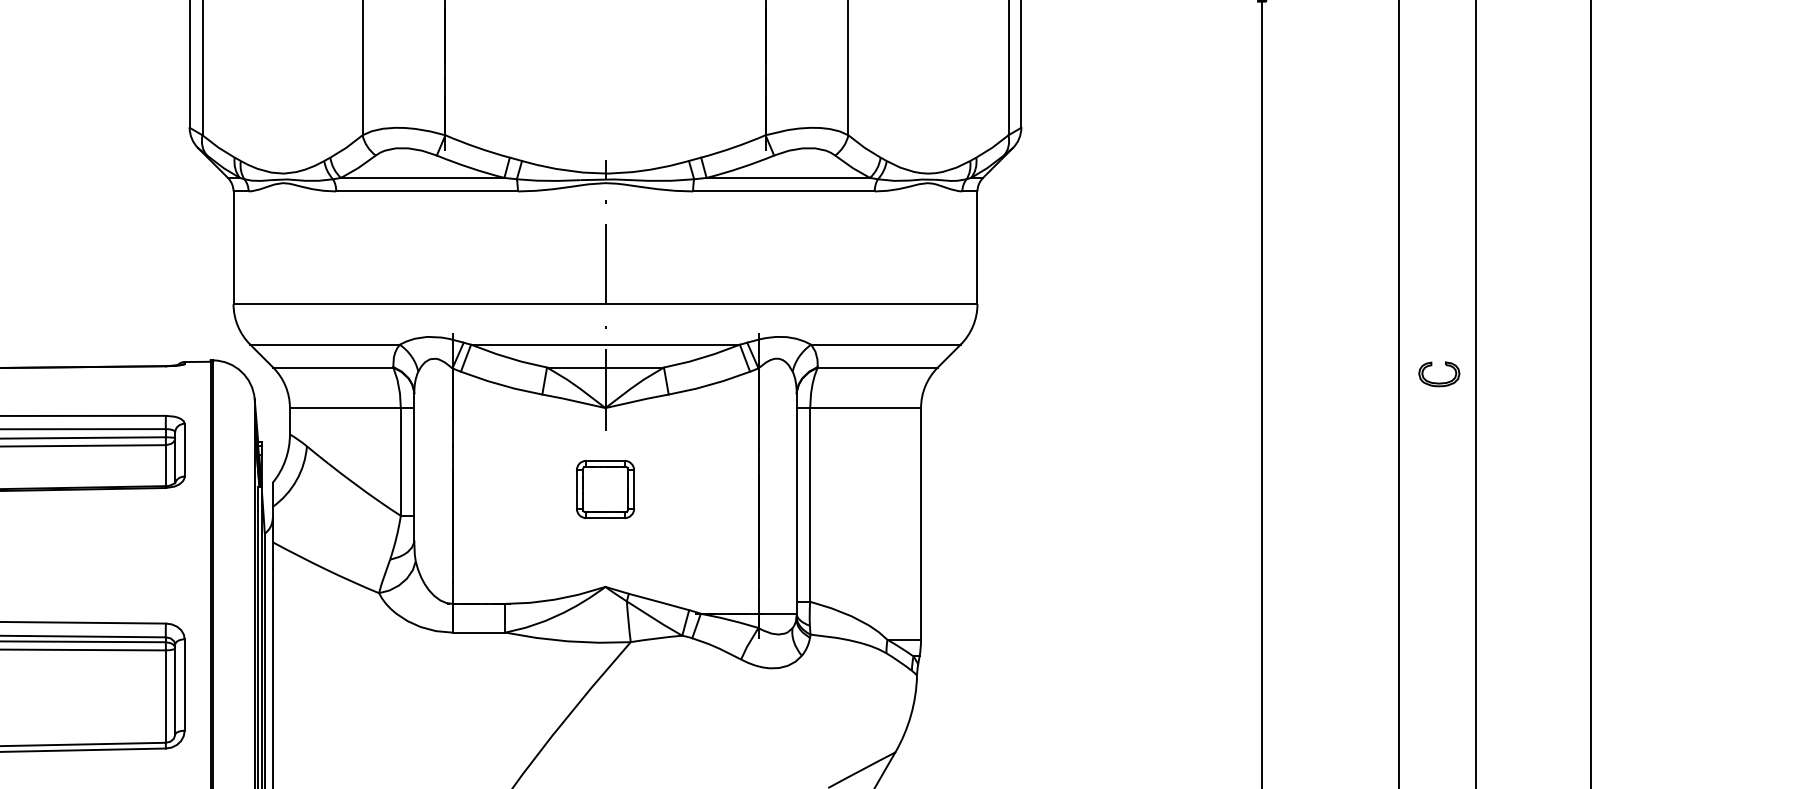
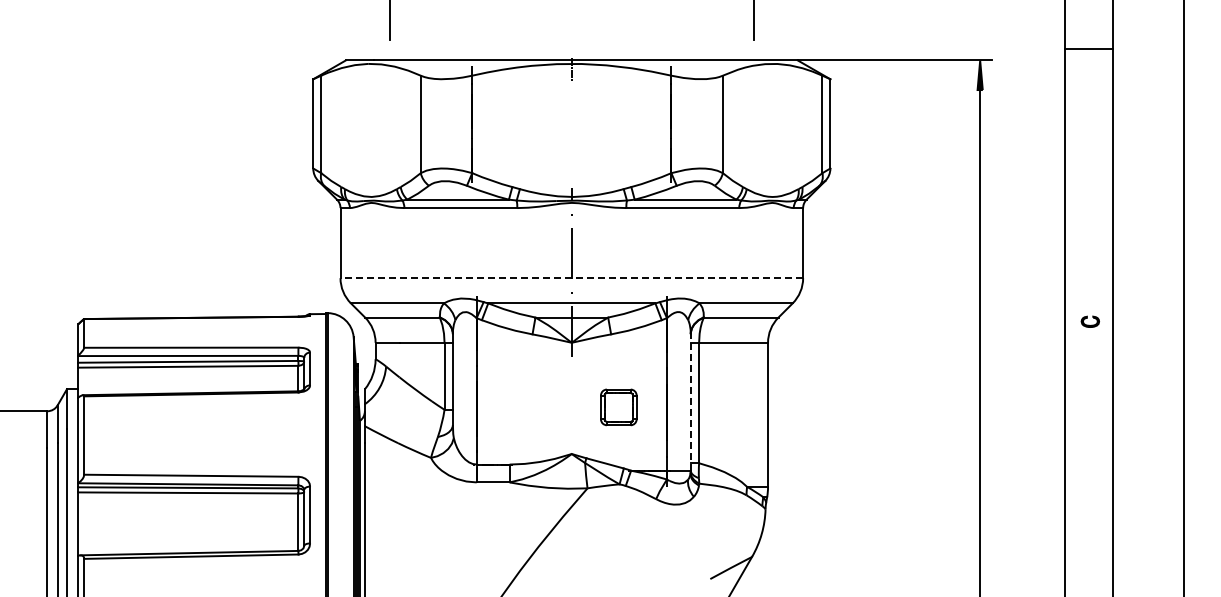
line: (604, 304) -> (571, 278), solid -> dashed
part: (1439, 373) -> (1090, 321), size x0.7
part: (604, 489) -> (618, 407), moved
line: (796, 502) -> (690, 401), solid -> dashed

